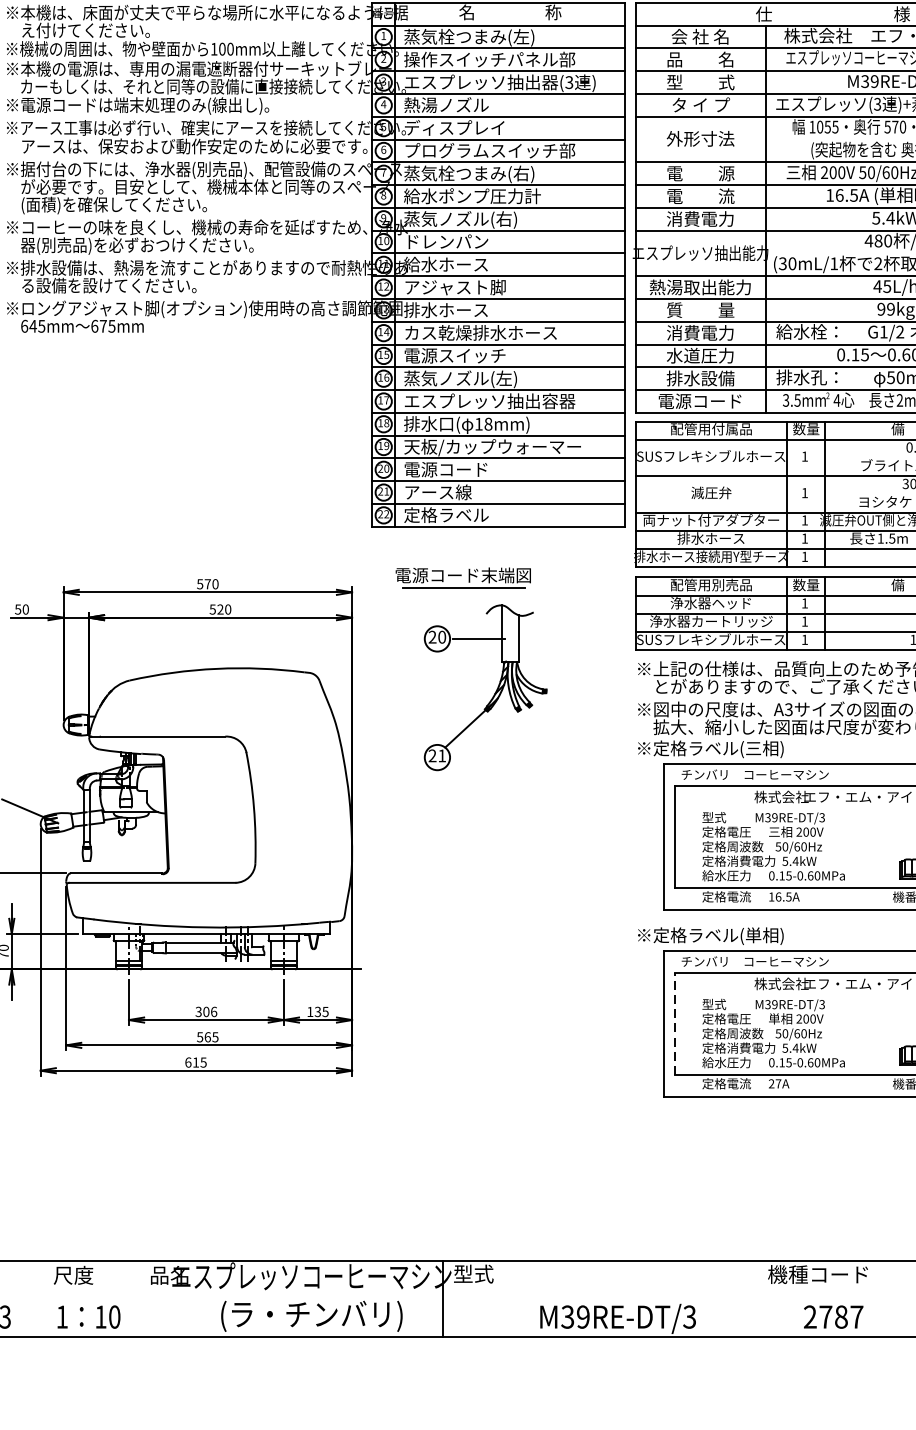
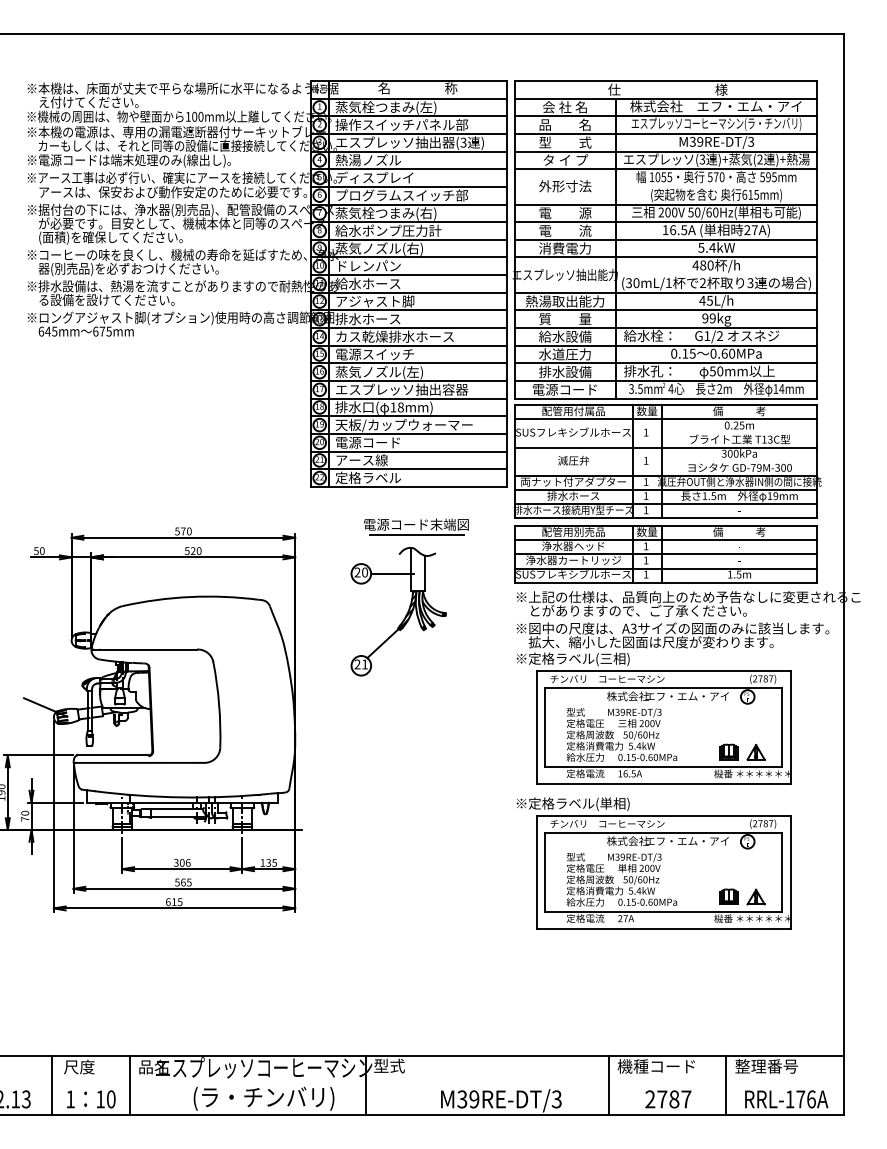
text: (700, 332) -> (565, 336), 消費電力 -> 給水設備
part: (463, 577) -> (416, 526), moved
line: (675, 1024) -> (545, 872), dashed -> solid
line: (37, 1297) -> (51, 1084), added
line: (139, 1297) -> (130, 1084), added
line: (756, 1297) -> (608, 1084), added
line: (908, 1297) -> (726, 1084), added

